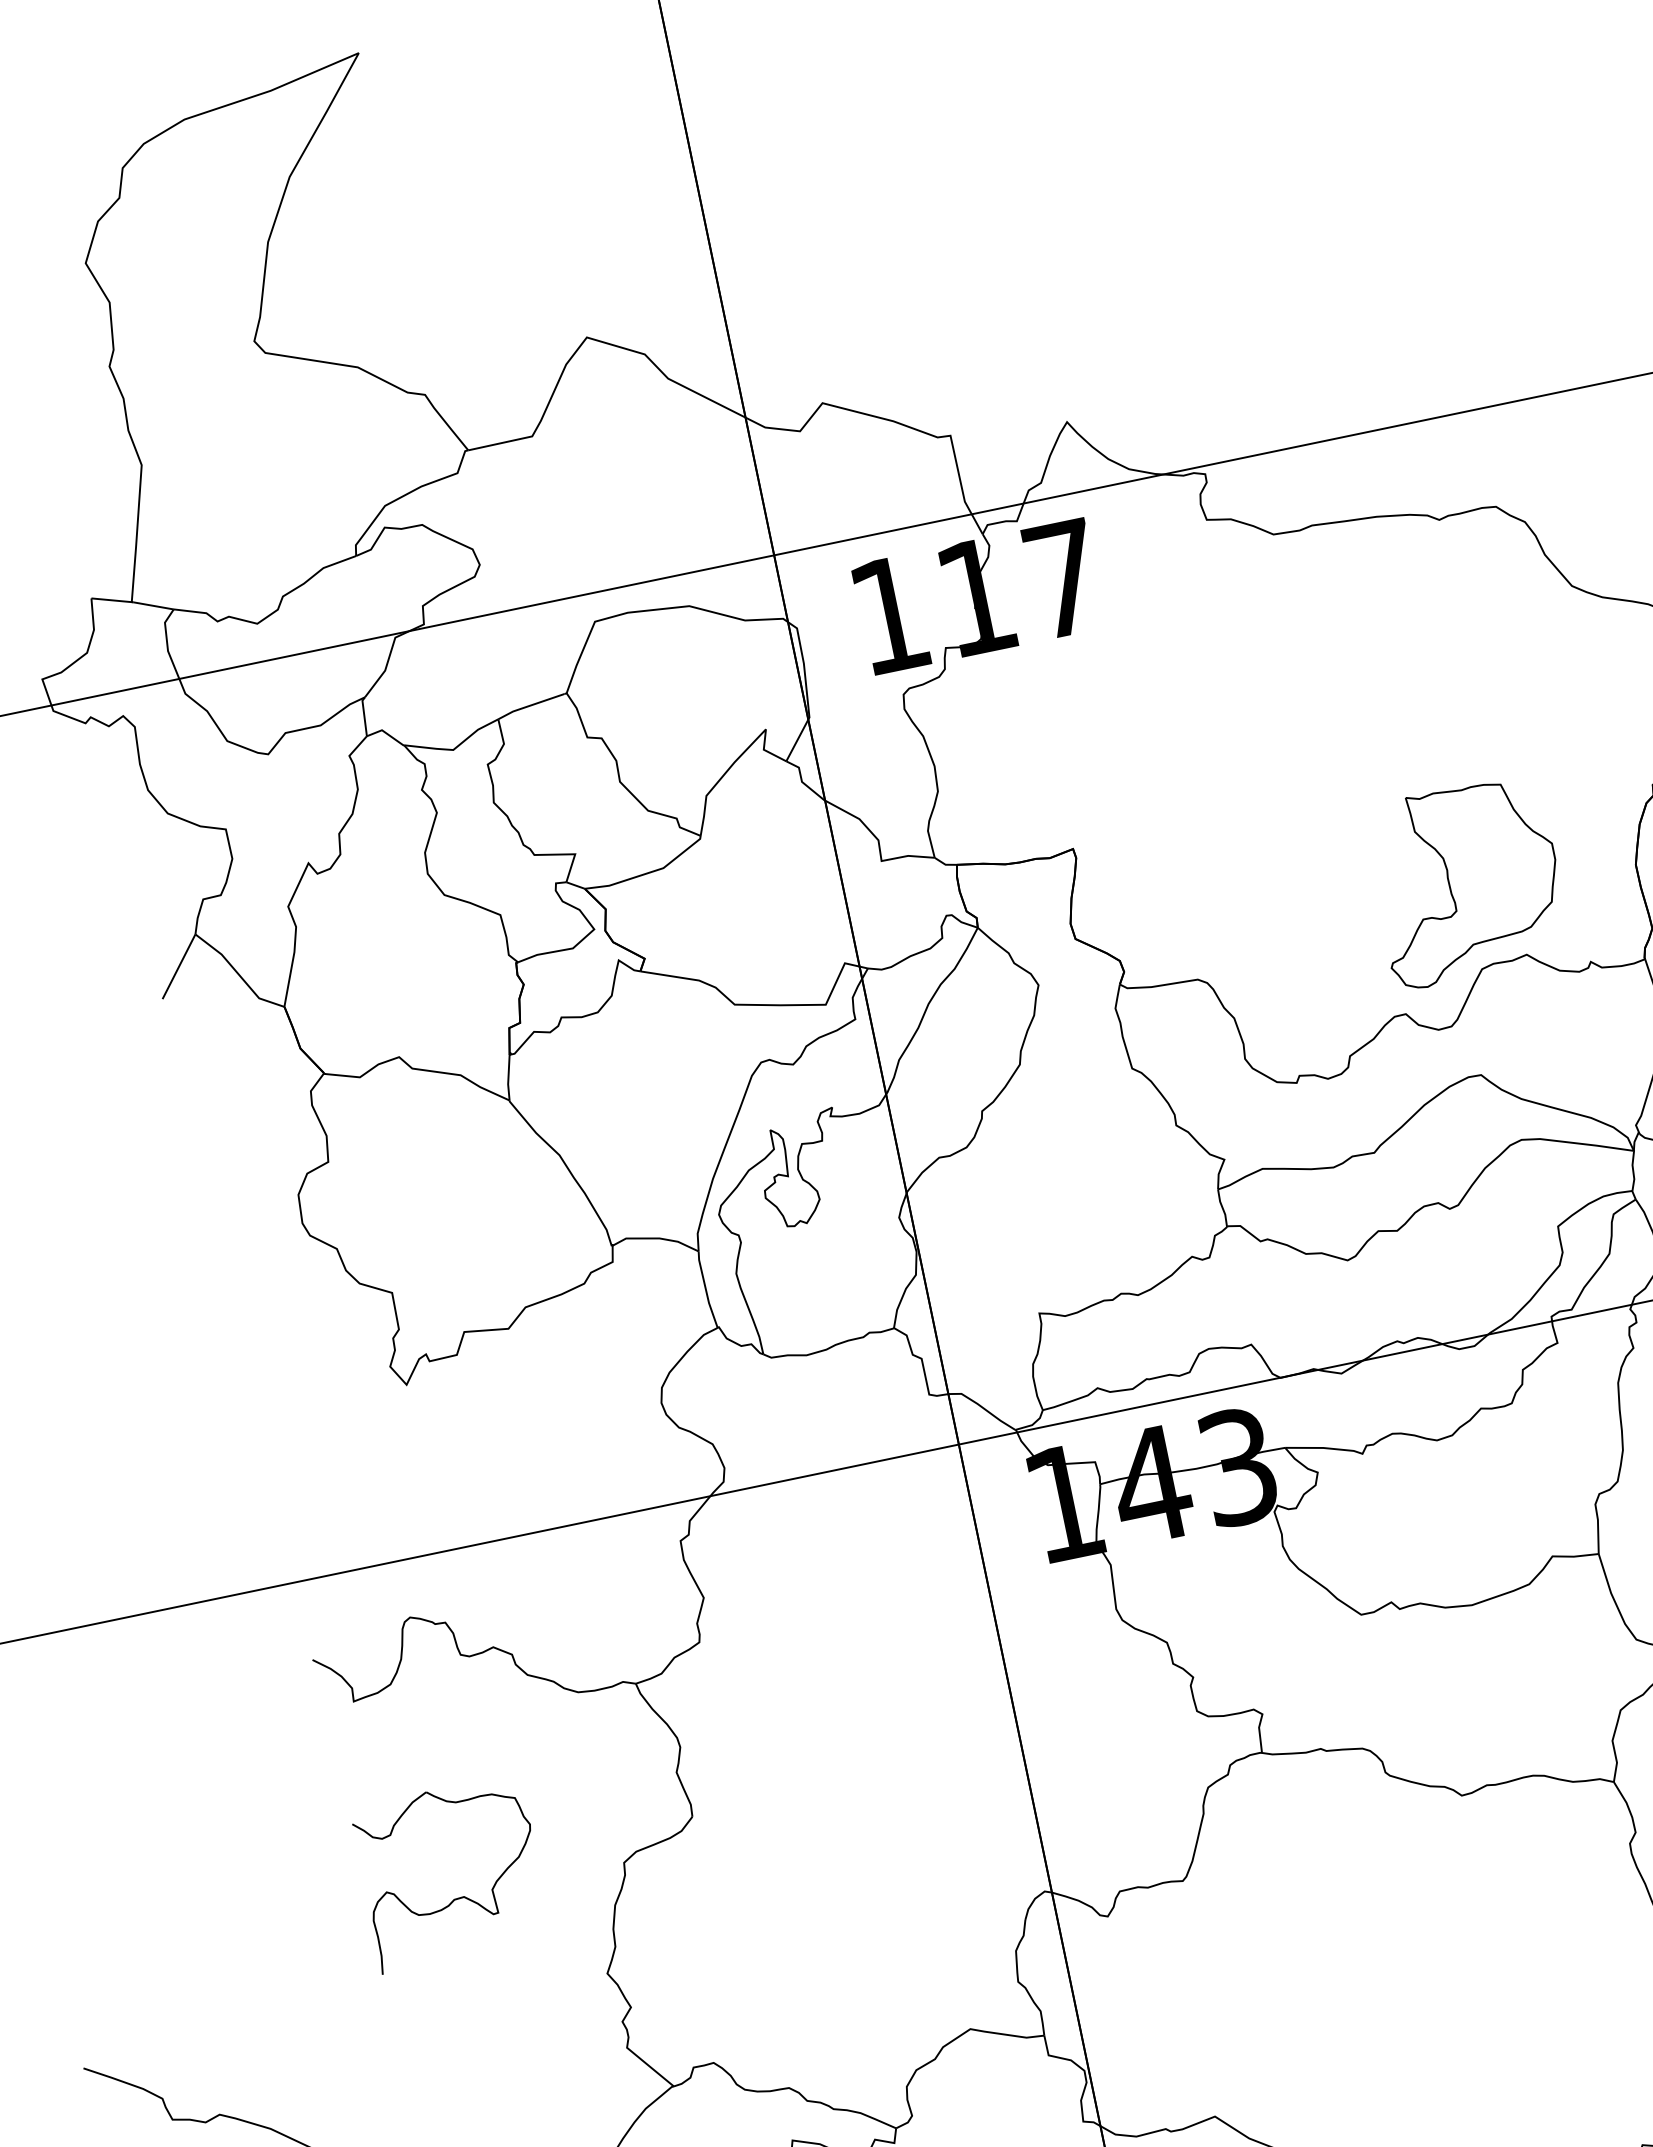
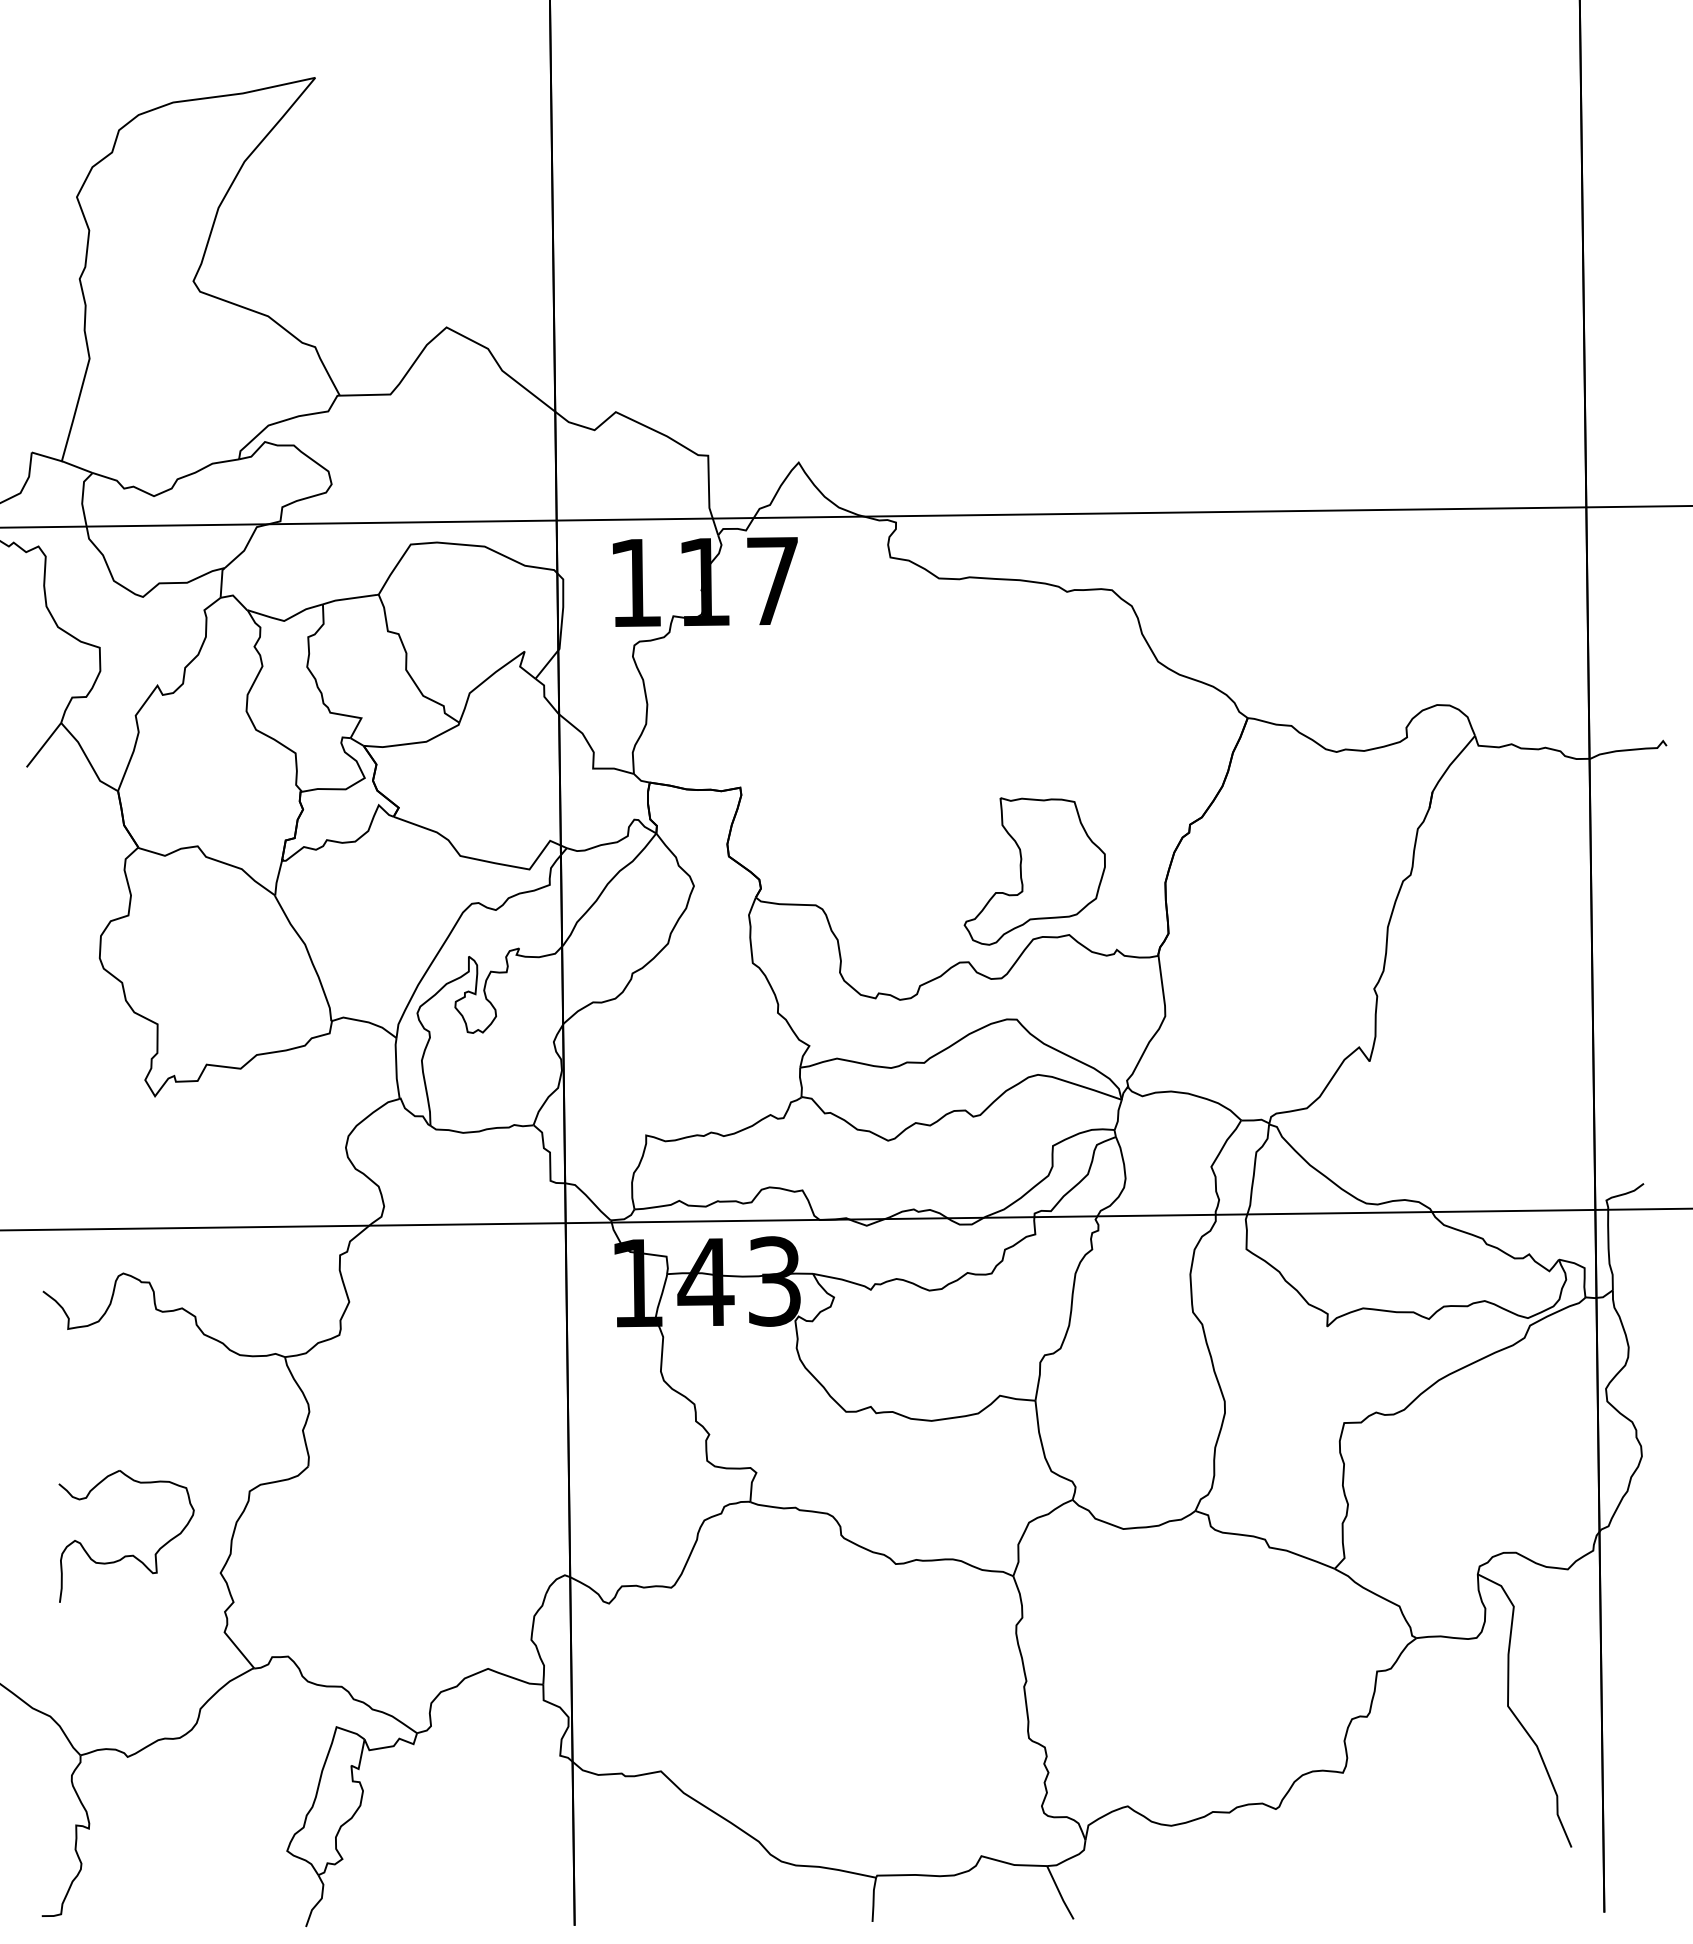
part: (463, 1895) -> (132, 1554), moved

